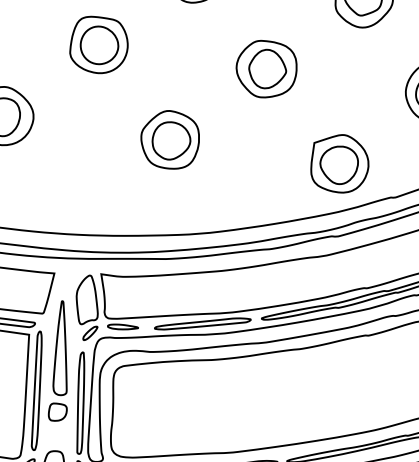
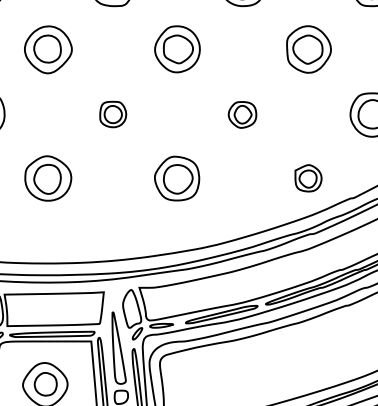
part: (98, 45) -> (112, 114), size x0.6
part: (266, 69) -> (242, 114), size x0.6
part: (340, 163) -> (308, 178), size x0.6

